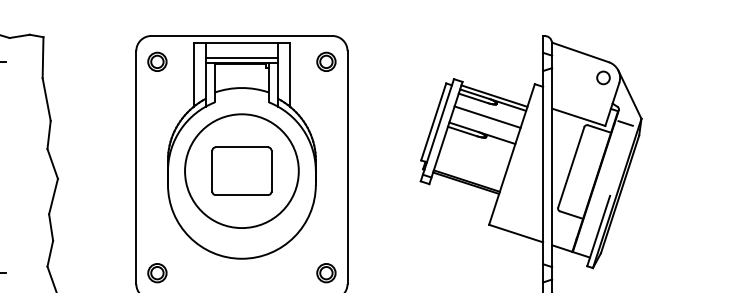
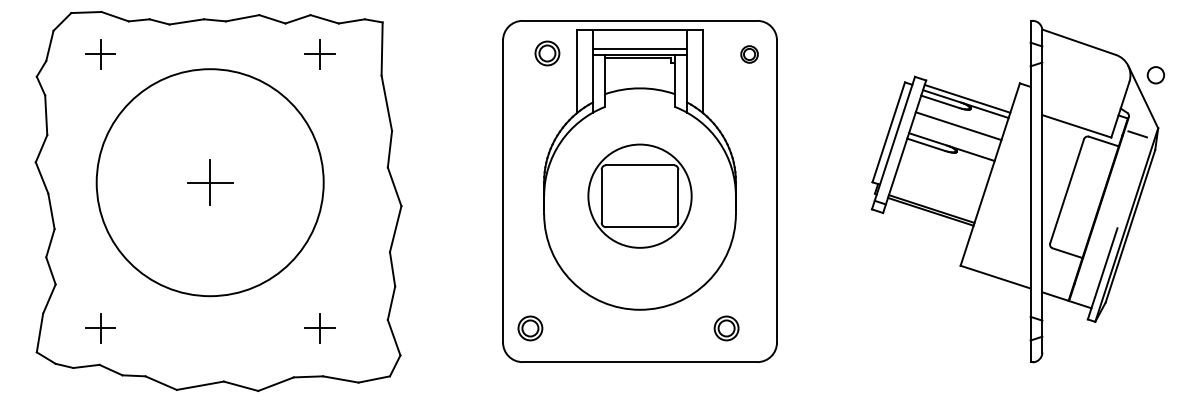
part: (157, 61) -> (547, 53), moved
part: (326, 61) -> (749, 54), size x0.7
circle: (603, 78) -> (1155, 75), moved
circle: (241, 171) -> (639, 196), size x0.7
part: (326, 273) -> (726, 328), moved

